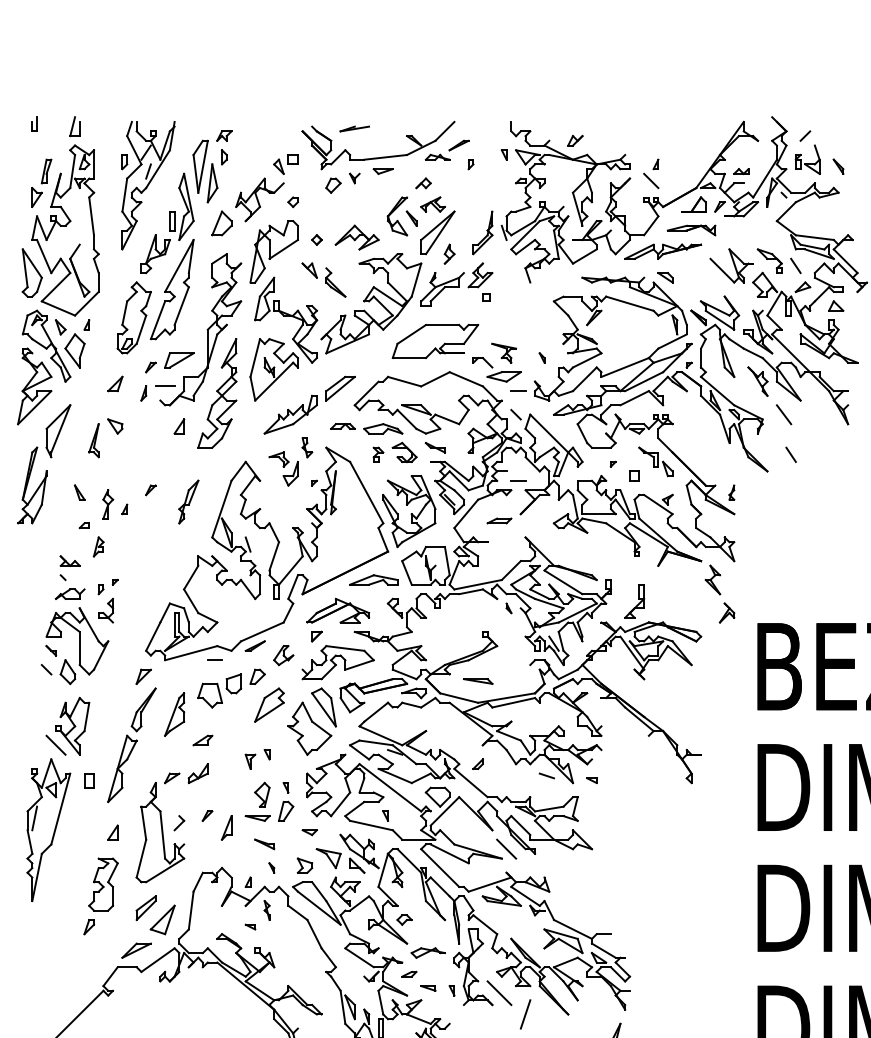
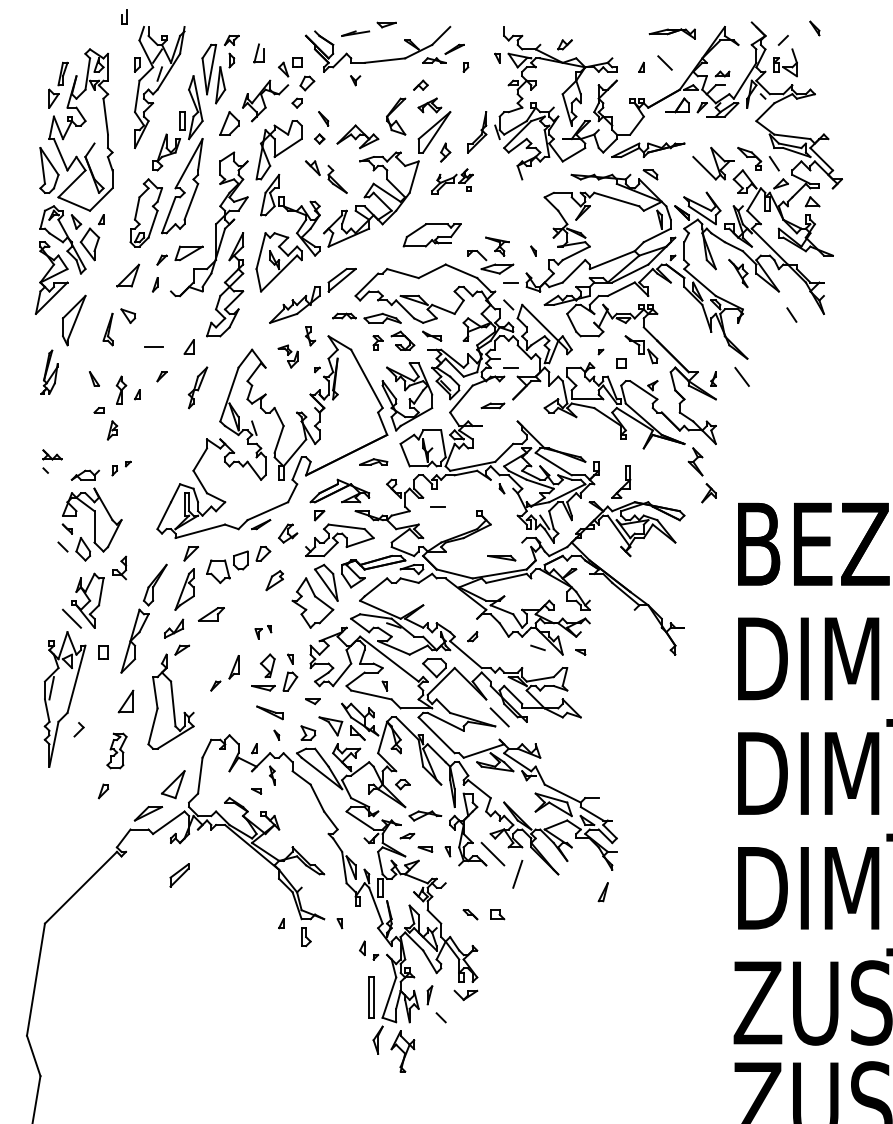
part: (34, 123) -> (124, 16), moved
part: (74, 126) -> (258, 53), moved
part: (838, 166) -> (814, 28), moved
part: (383, 170) -> (386, 24), moved
line: (650, 180) -> (664, 62), moved
part: (333, 185) -> (307, 83), moved
part: (411, 218) -> (323, 118), moved
part: (690, 229) -> (671, 33), moved
part: (456, 284) -> (452, 181), size x0.6
part: (434, 341) -> (431, 235), size x0.7
part: (115, 383) -> (128, 275), size x1.6
line: (165, 385) -> (153, 346), moved
line: (783, 414) -> (741, 376), moved
part: (178, 425) -> (188, 346), moved
line: (790, 454) -> (791, 314), moved
part: (283, 469) -> (287, 356), size x0.7
part: (32, 485) -> (49, 372), size x0.6
part: (70, 568) -> (52, 461), moved
part: (373, 579) -> (373, 461), size x0.6
part: (106, 610) -> (119, 567), moved
line: (214, 659) -> (437, 506), moved
part: (142, 676) -> (190, 553), moved
part: (477, 681) -> (501, 558), moved
part: (269, 704) -> (274, 580), size x0.6
part: (203, 739) -> (211, 613), size x1.4
part: (257, 759) -> (263, 632), size x0.7
part: (198, 773) -> (174, 628), moved
part: (178, 822) -> (78, 729), moved
part: (226, 828) -> (233, 667), moved
part: (112, 832) -> (125, 701), size x1.6
part: (265, 843) -> (270, 712), size x1.4
part: (102, 884) -> (116, 750), size x0.7
part: (146, 908) -> (179, 875), moved

